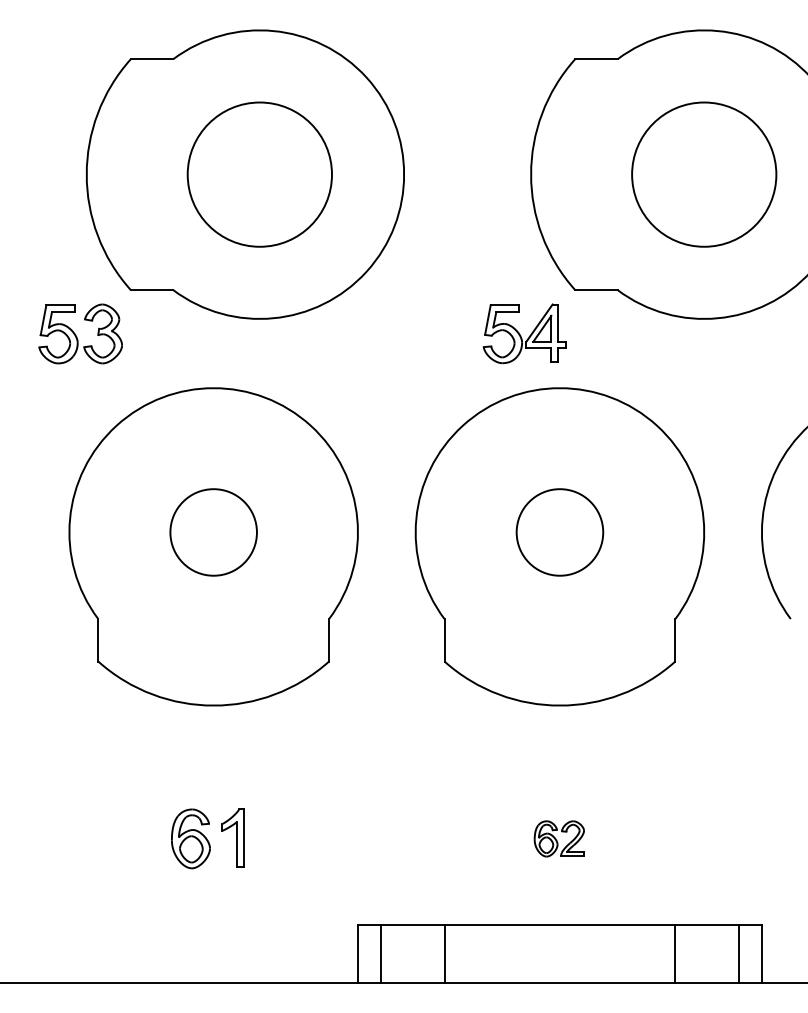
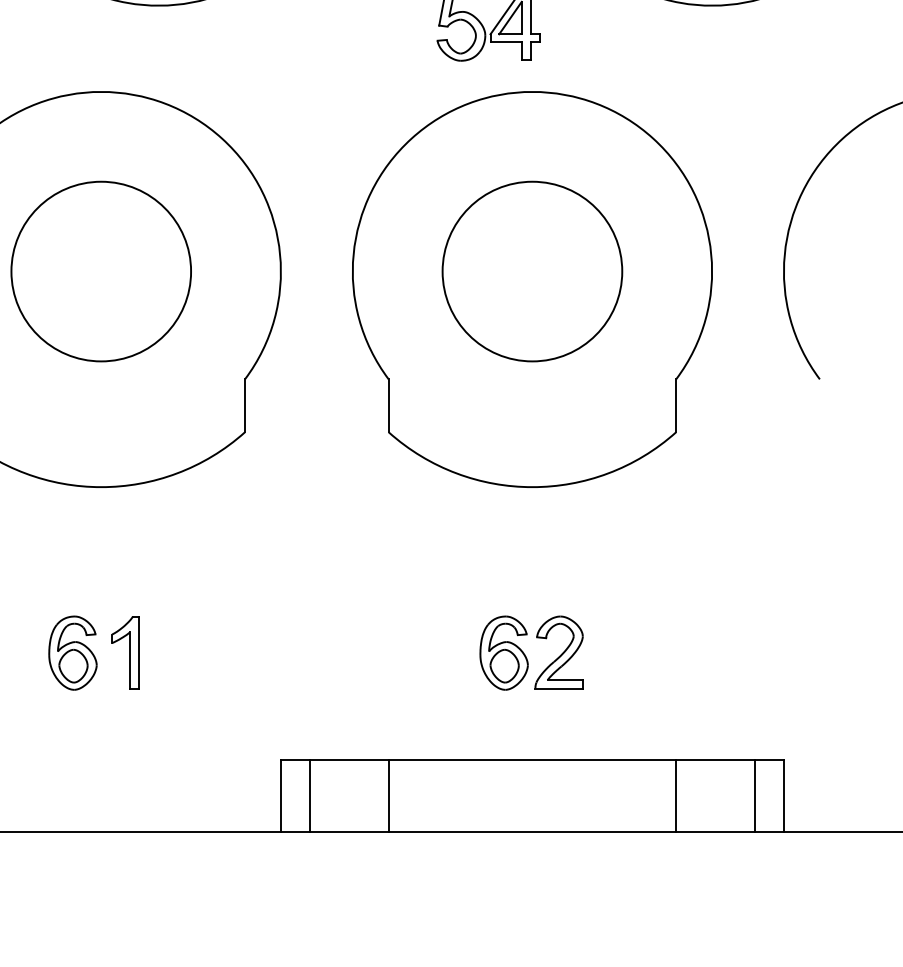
circle: (213, 532) -> (101, 271), size x1.67
circle: (559, 532) -> (531, 271), size x1.67
part: (559, 838) -> (531, 652), size x1.67

